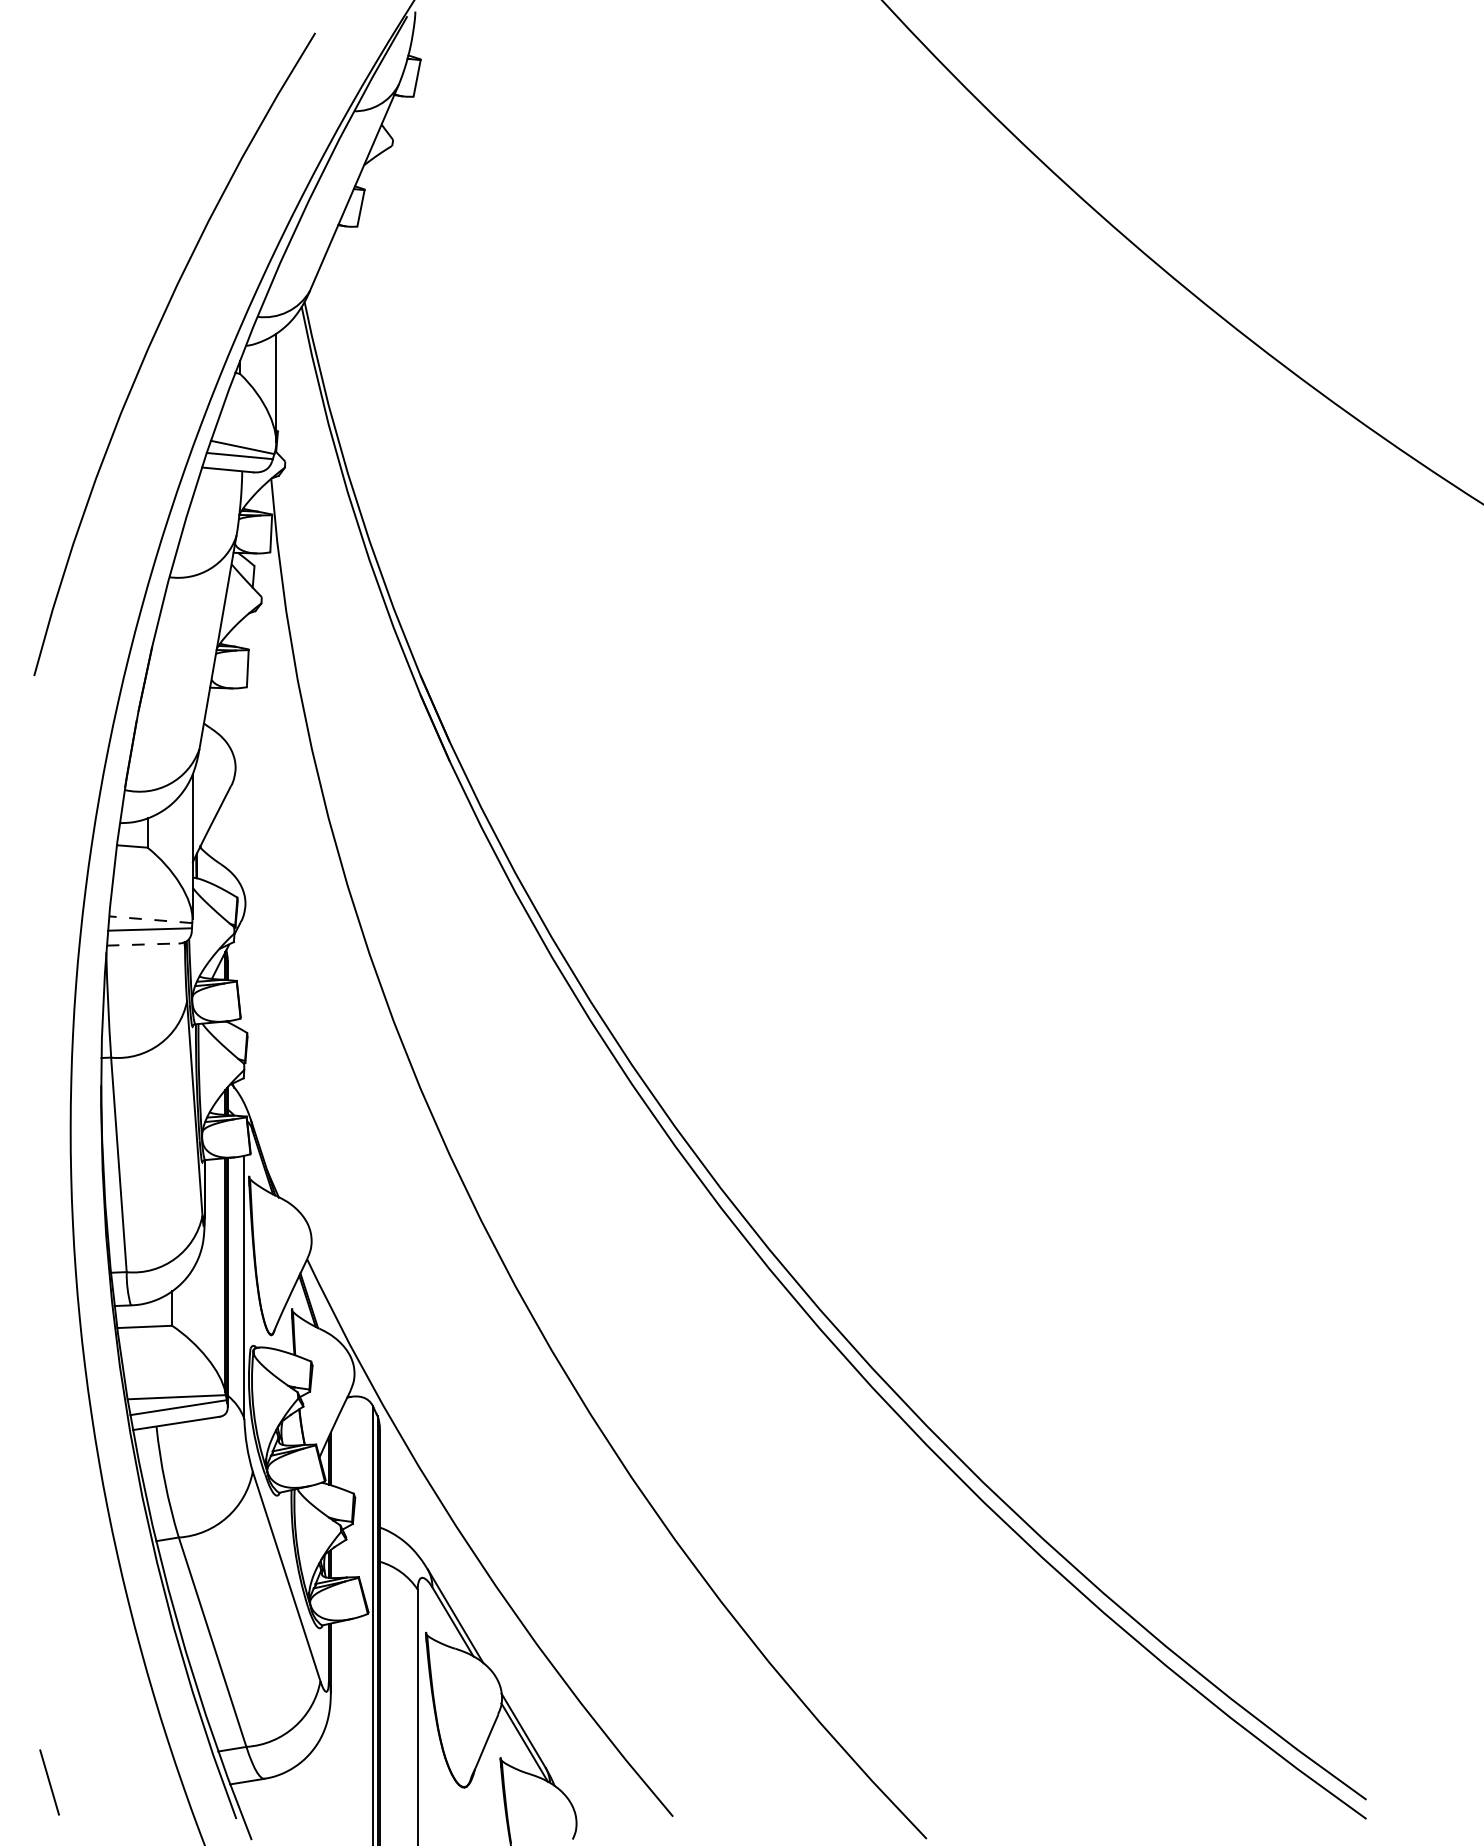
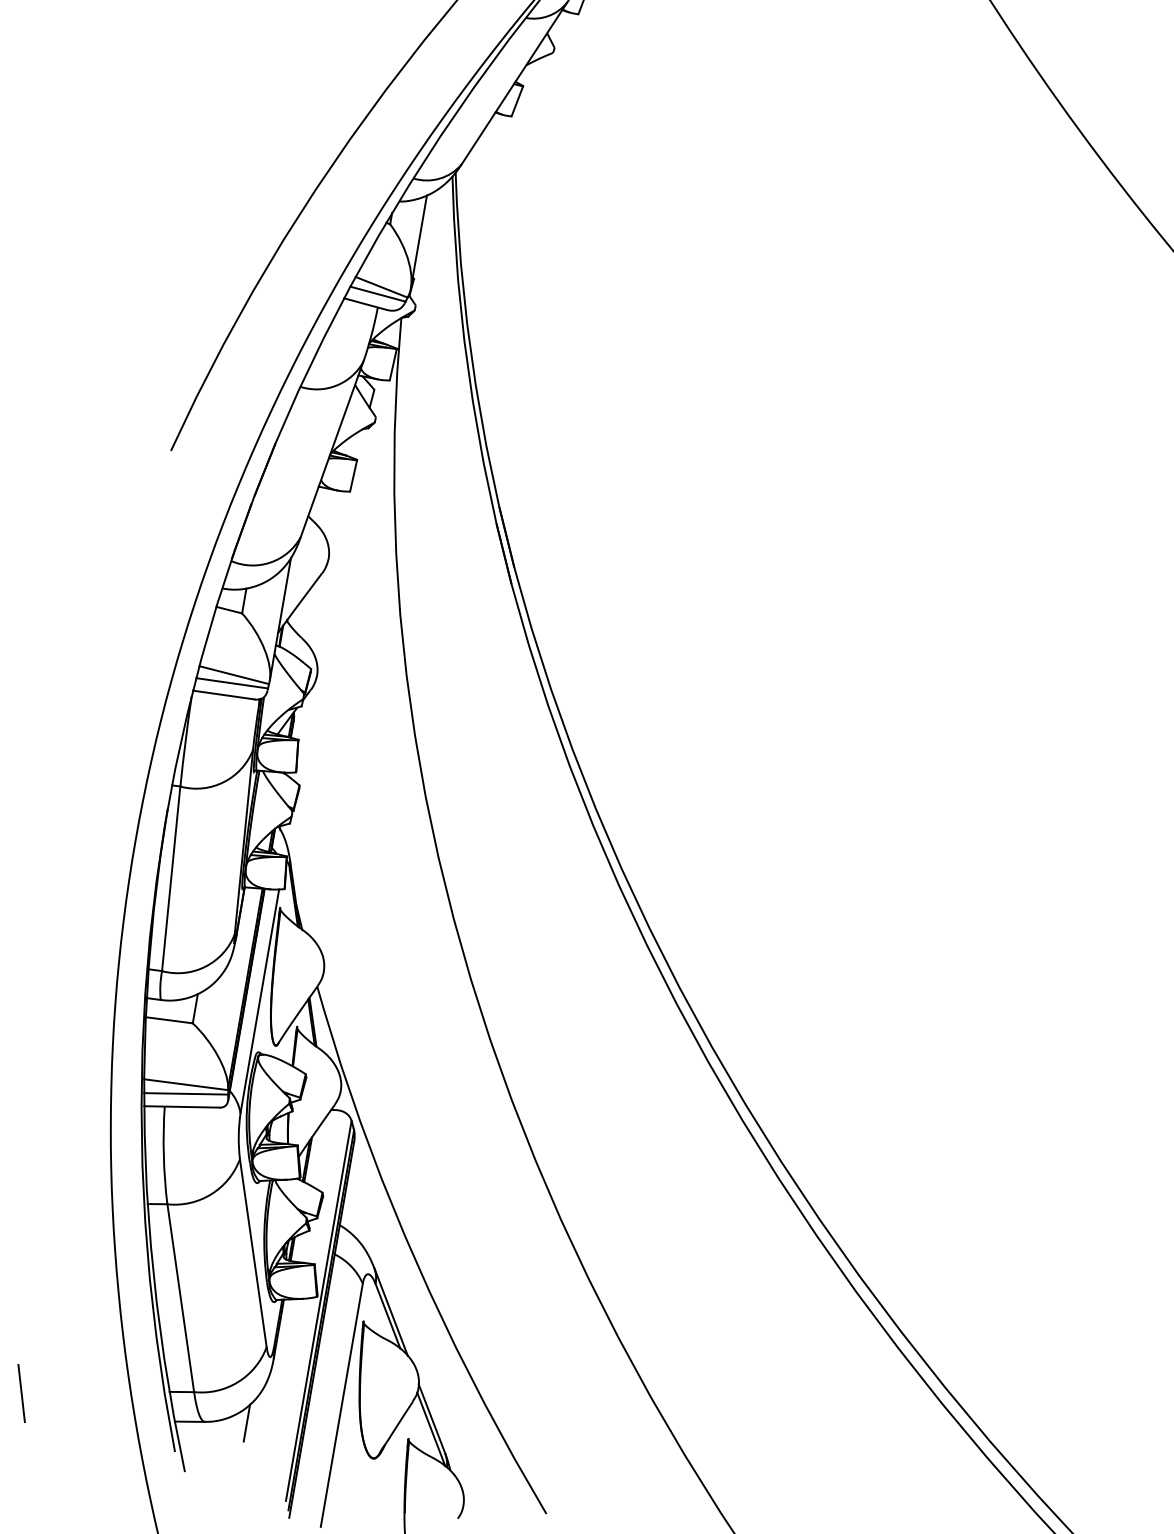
line: (150, 919) -> (234, 674), dashed -> solid
line: (142, 944) -> (223, 694), dashed -> solid
line: (312, 1771) -> (246, 1422), added

